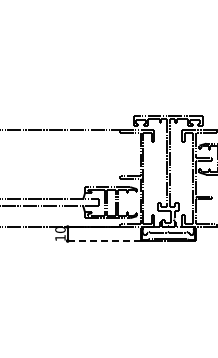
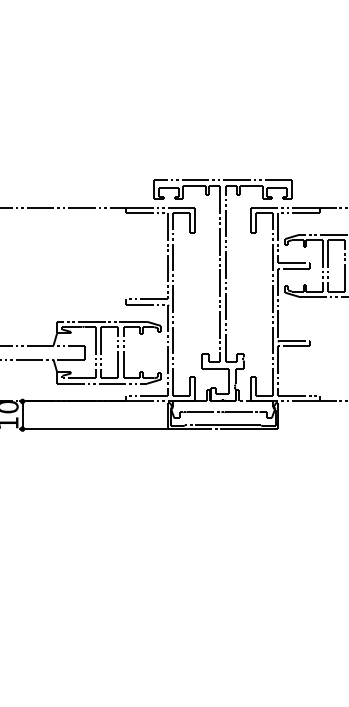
line: (102, 240) -> (91, 428), dashed -> solid

